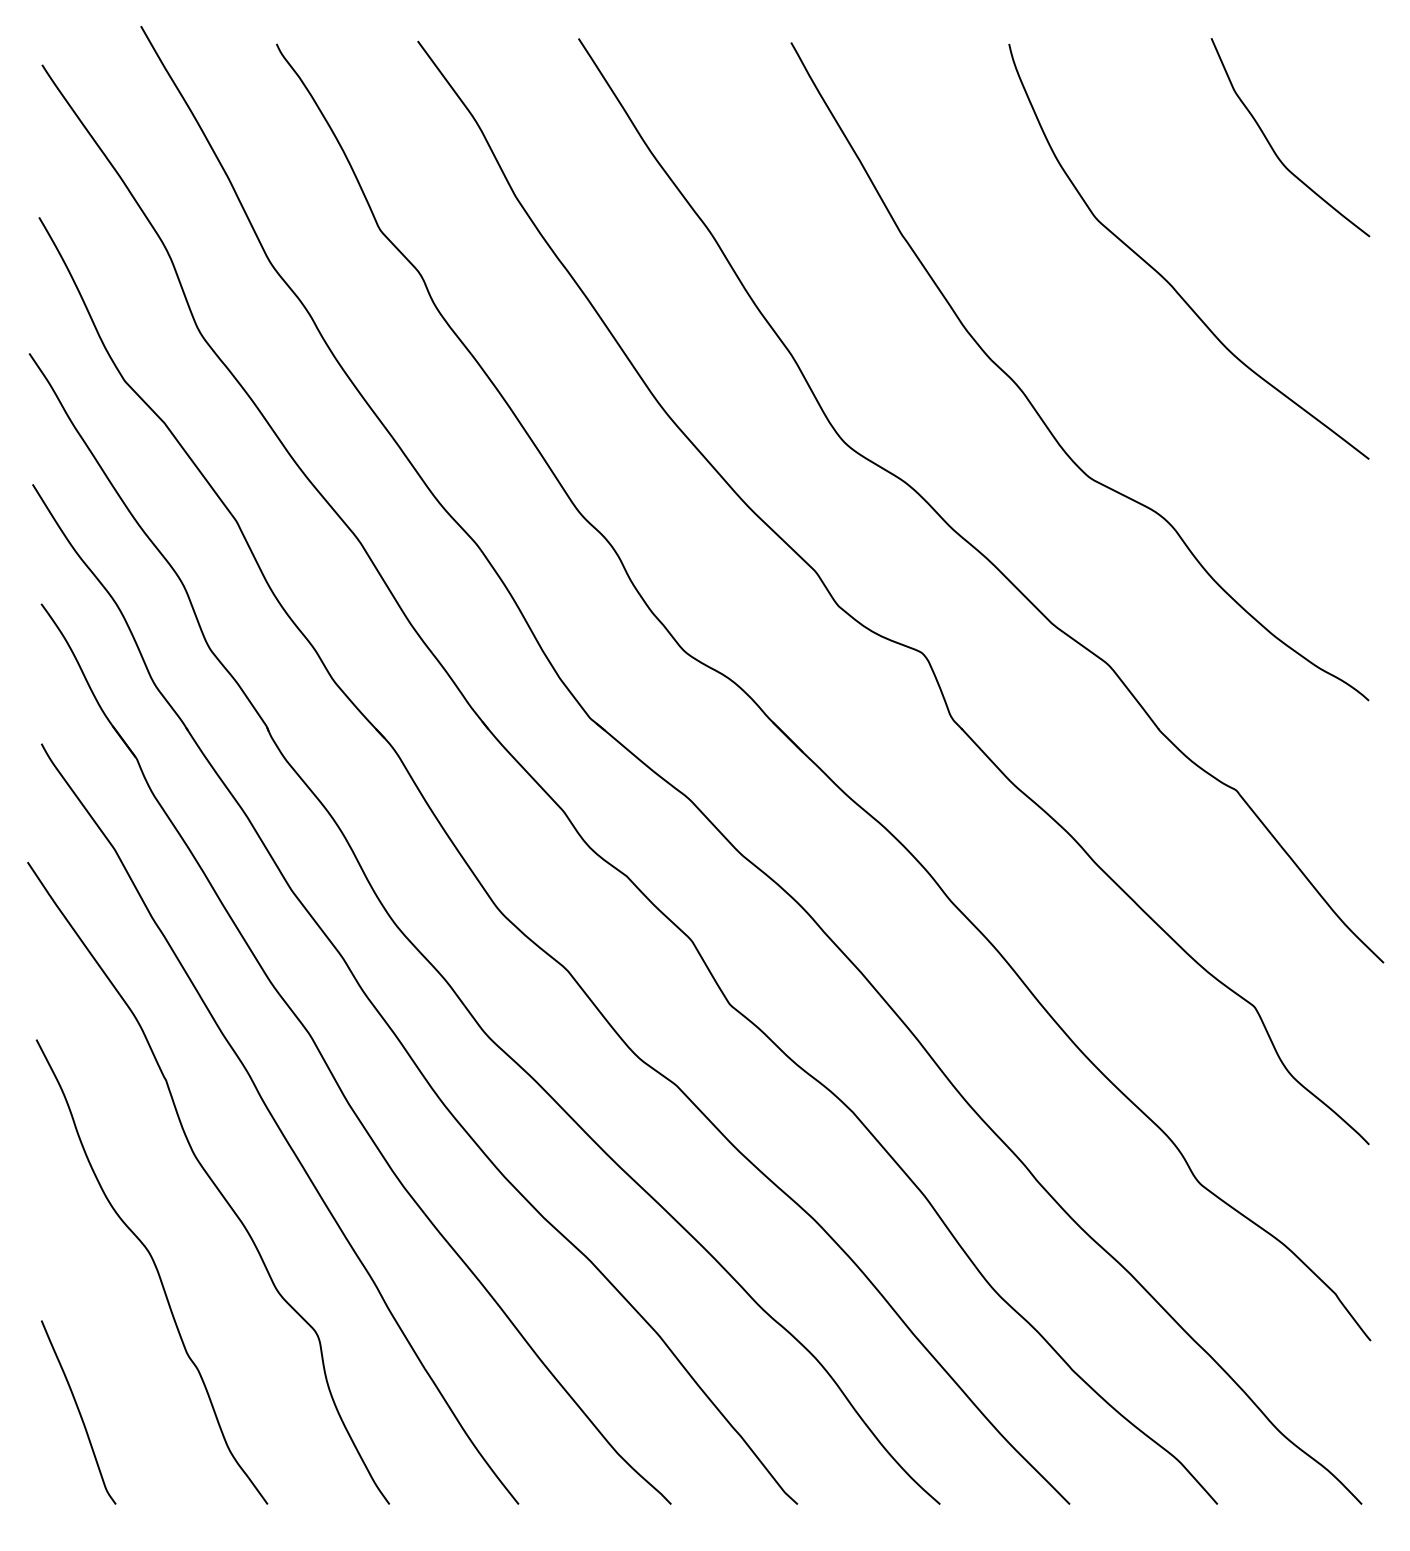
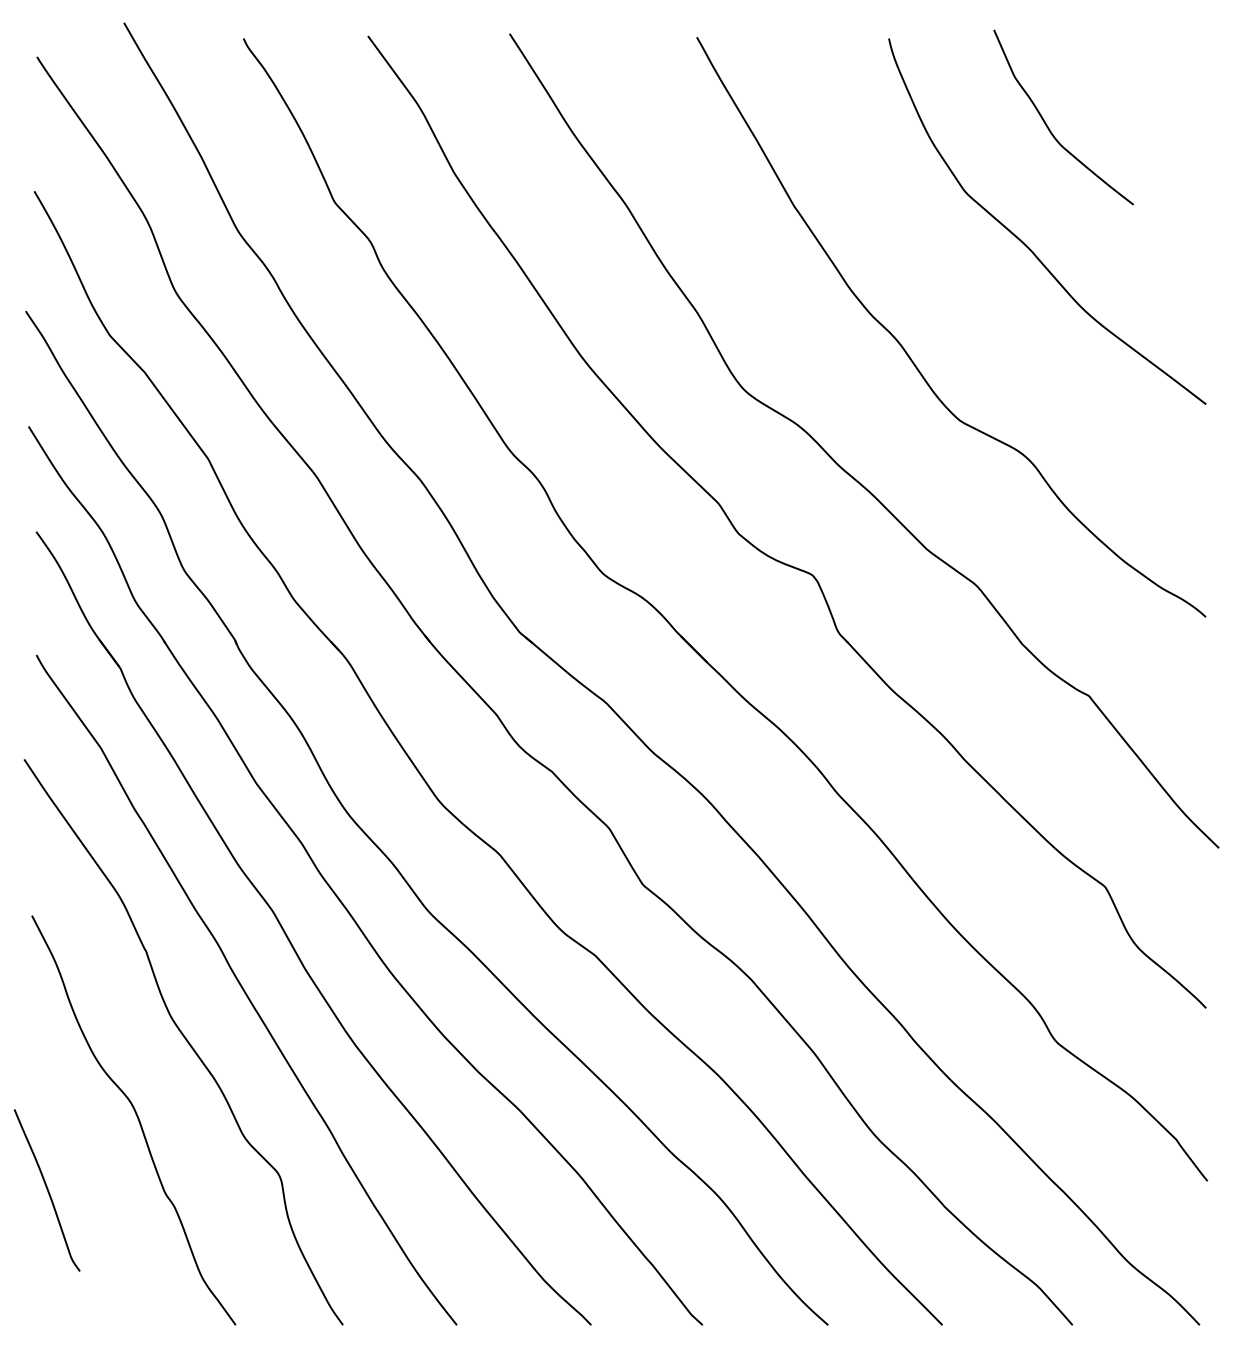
curve: (1272, 146) -> (1047, 125), moved
curve: (78, 1412) -> (47, 1190), moved

